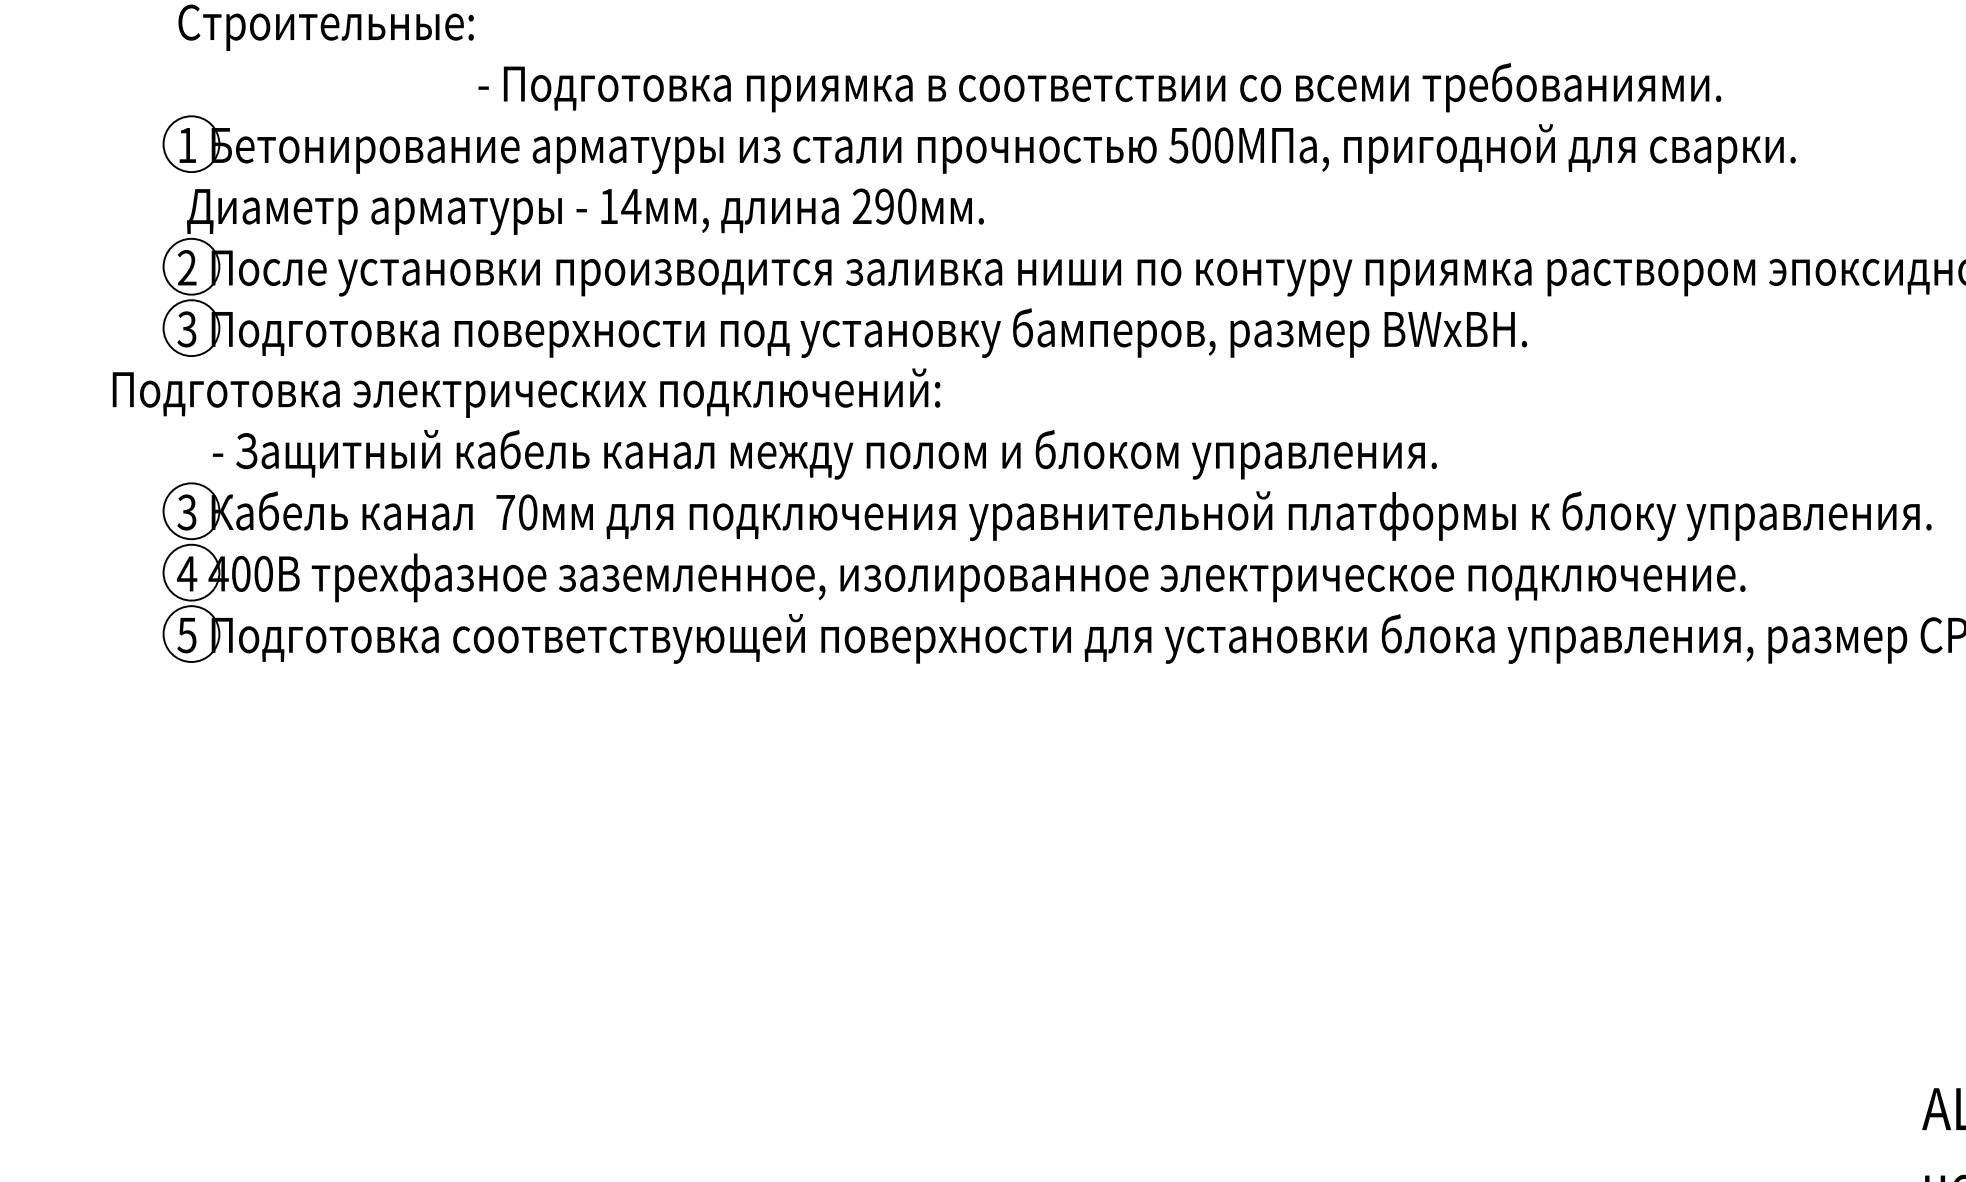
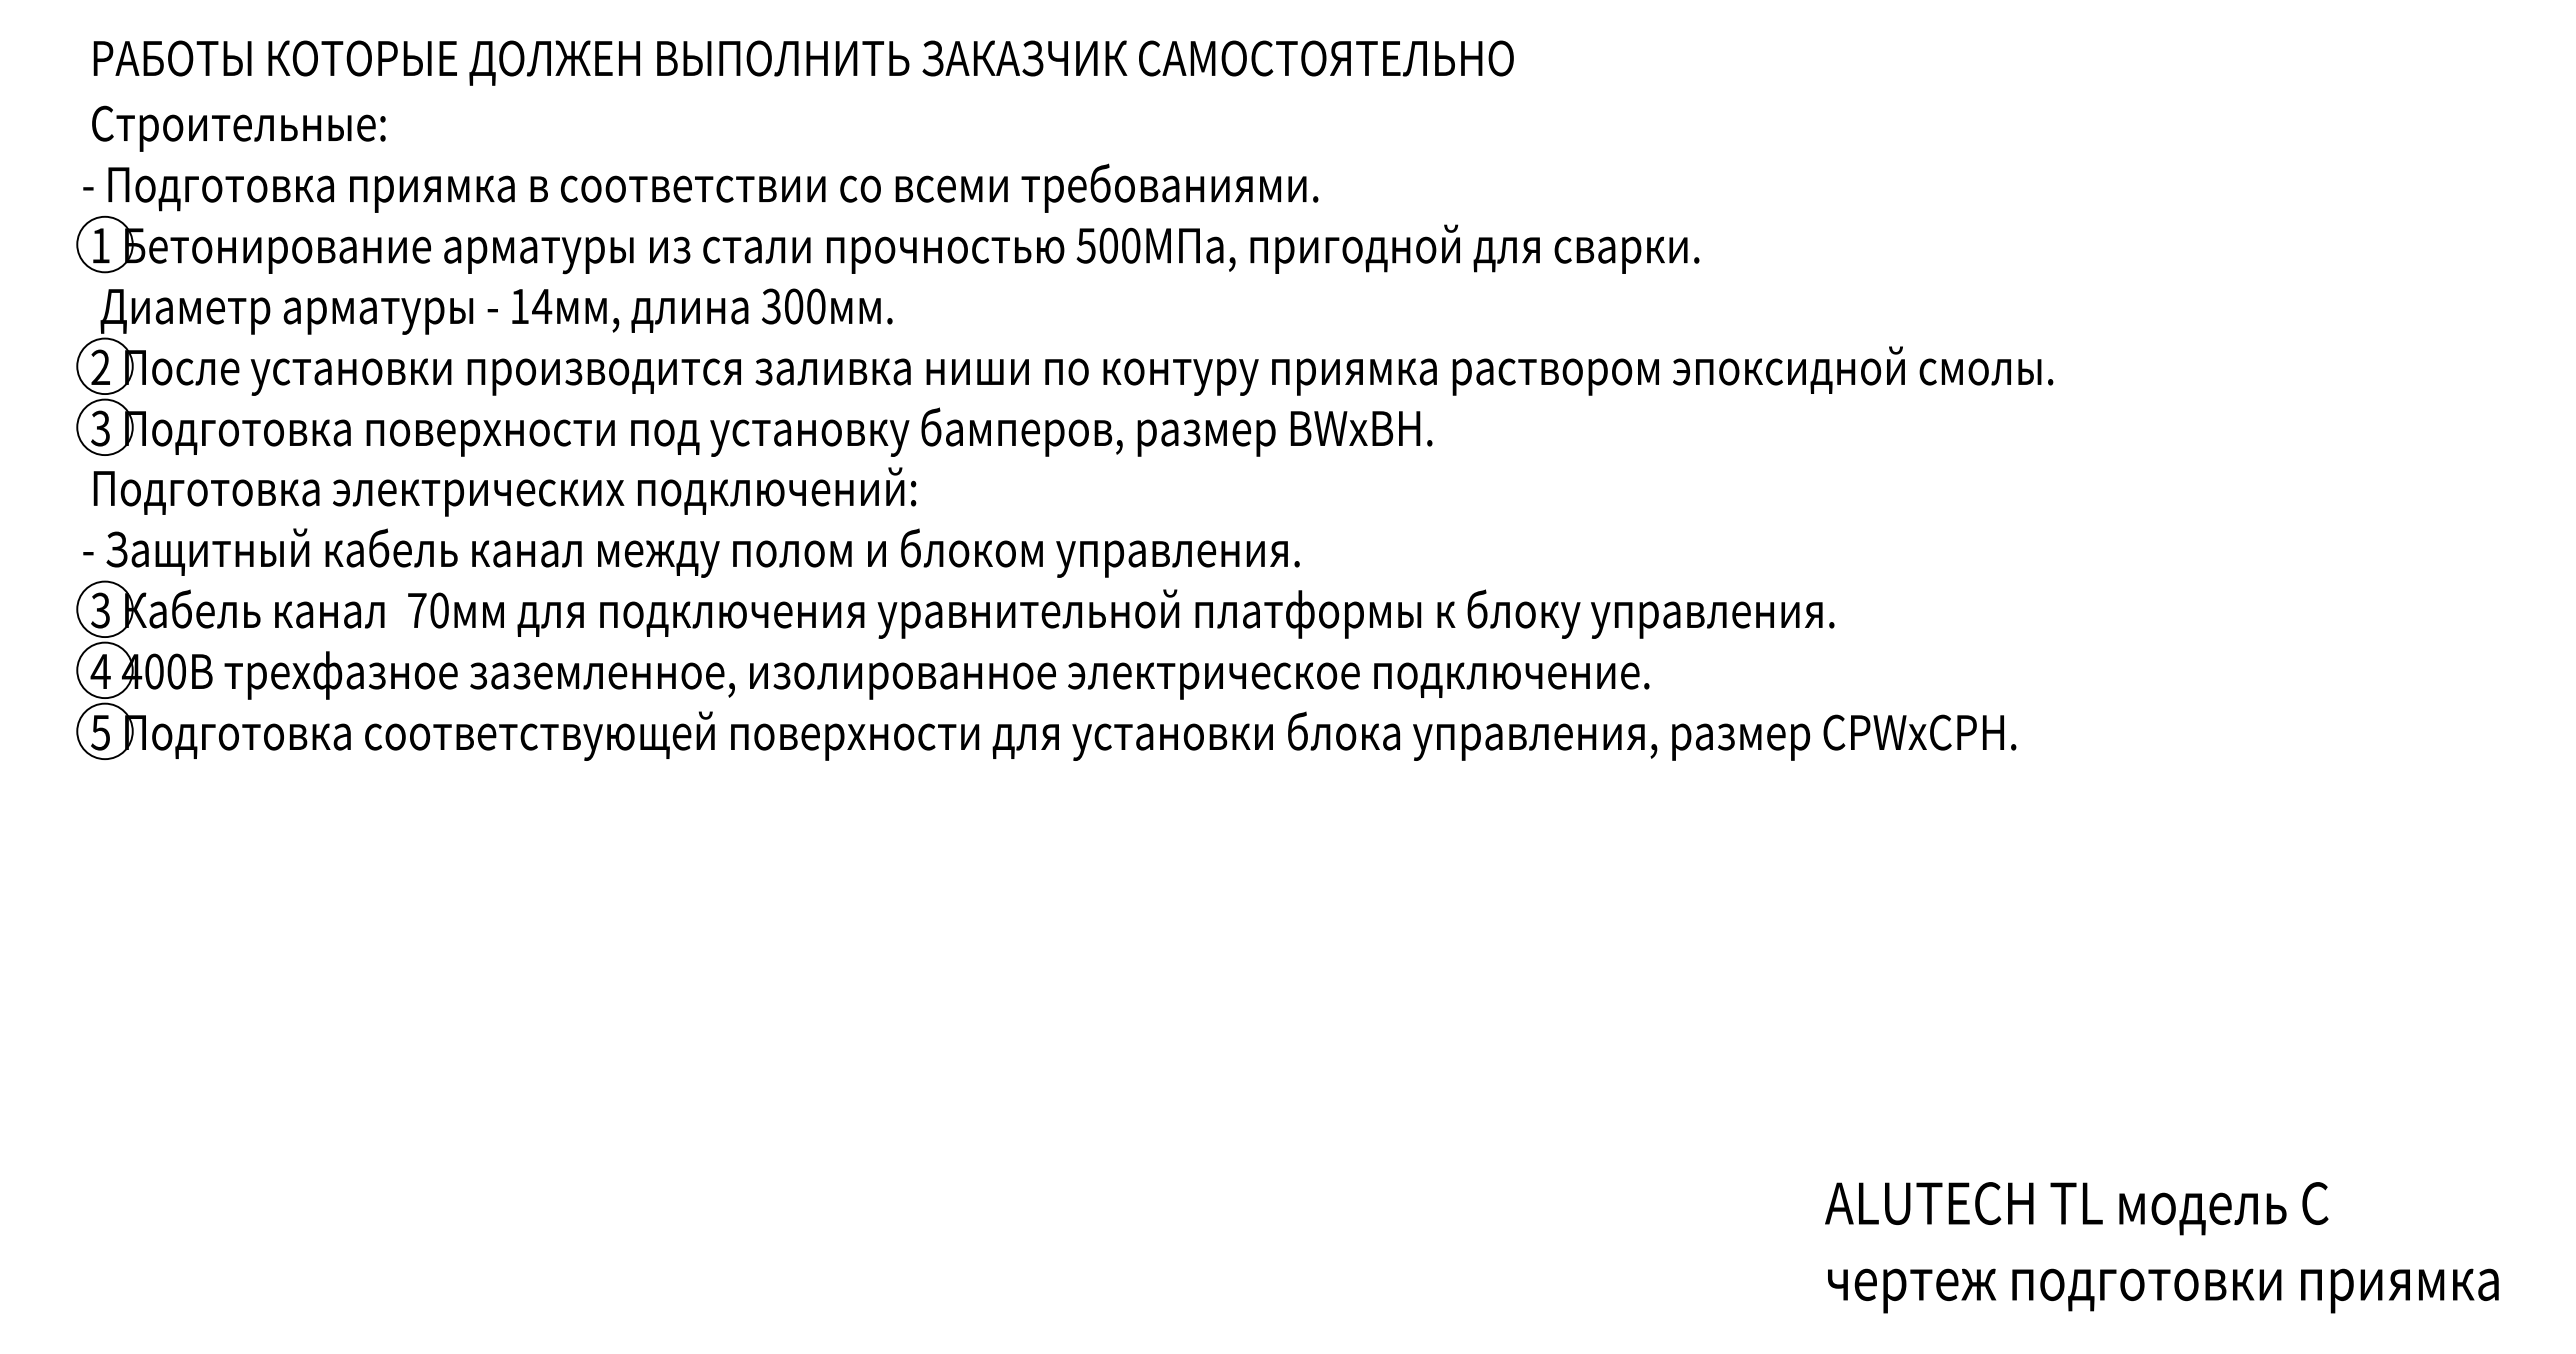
text: (1099, 86) -> (700, 187), moved
text: (873, 206) -> (782, 306), 290 -> 300
text: (526, 392) -> (504, 491), moved
text: (824, 454) -> (691, 552), moved

